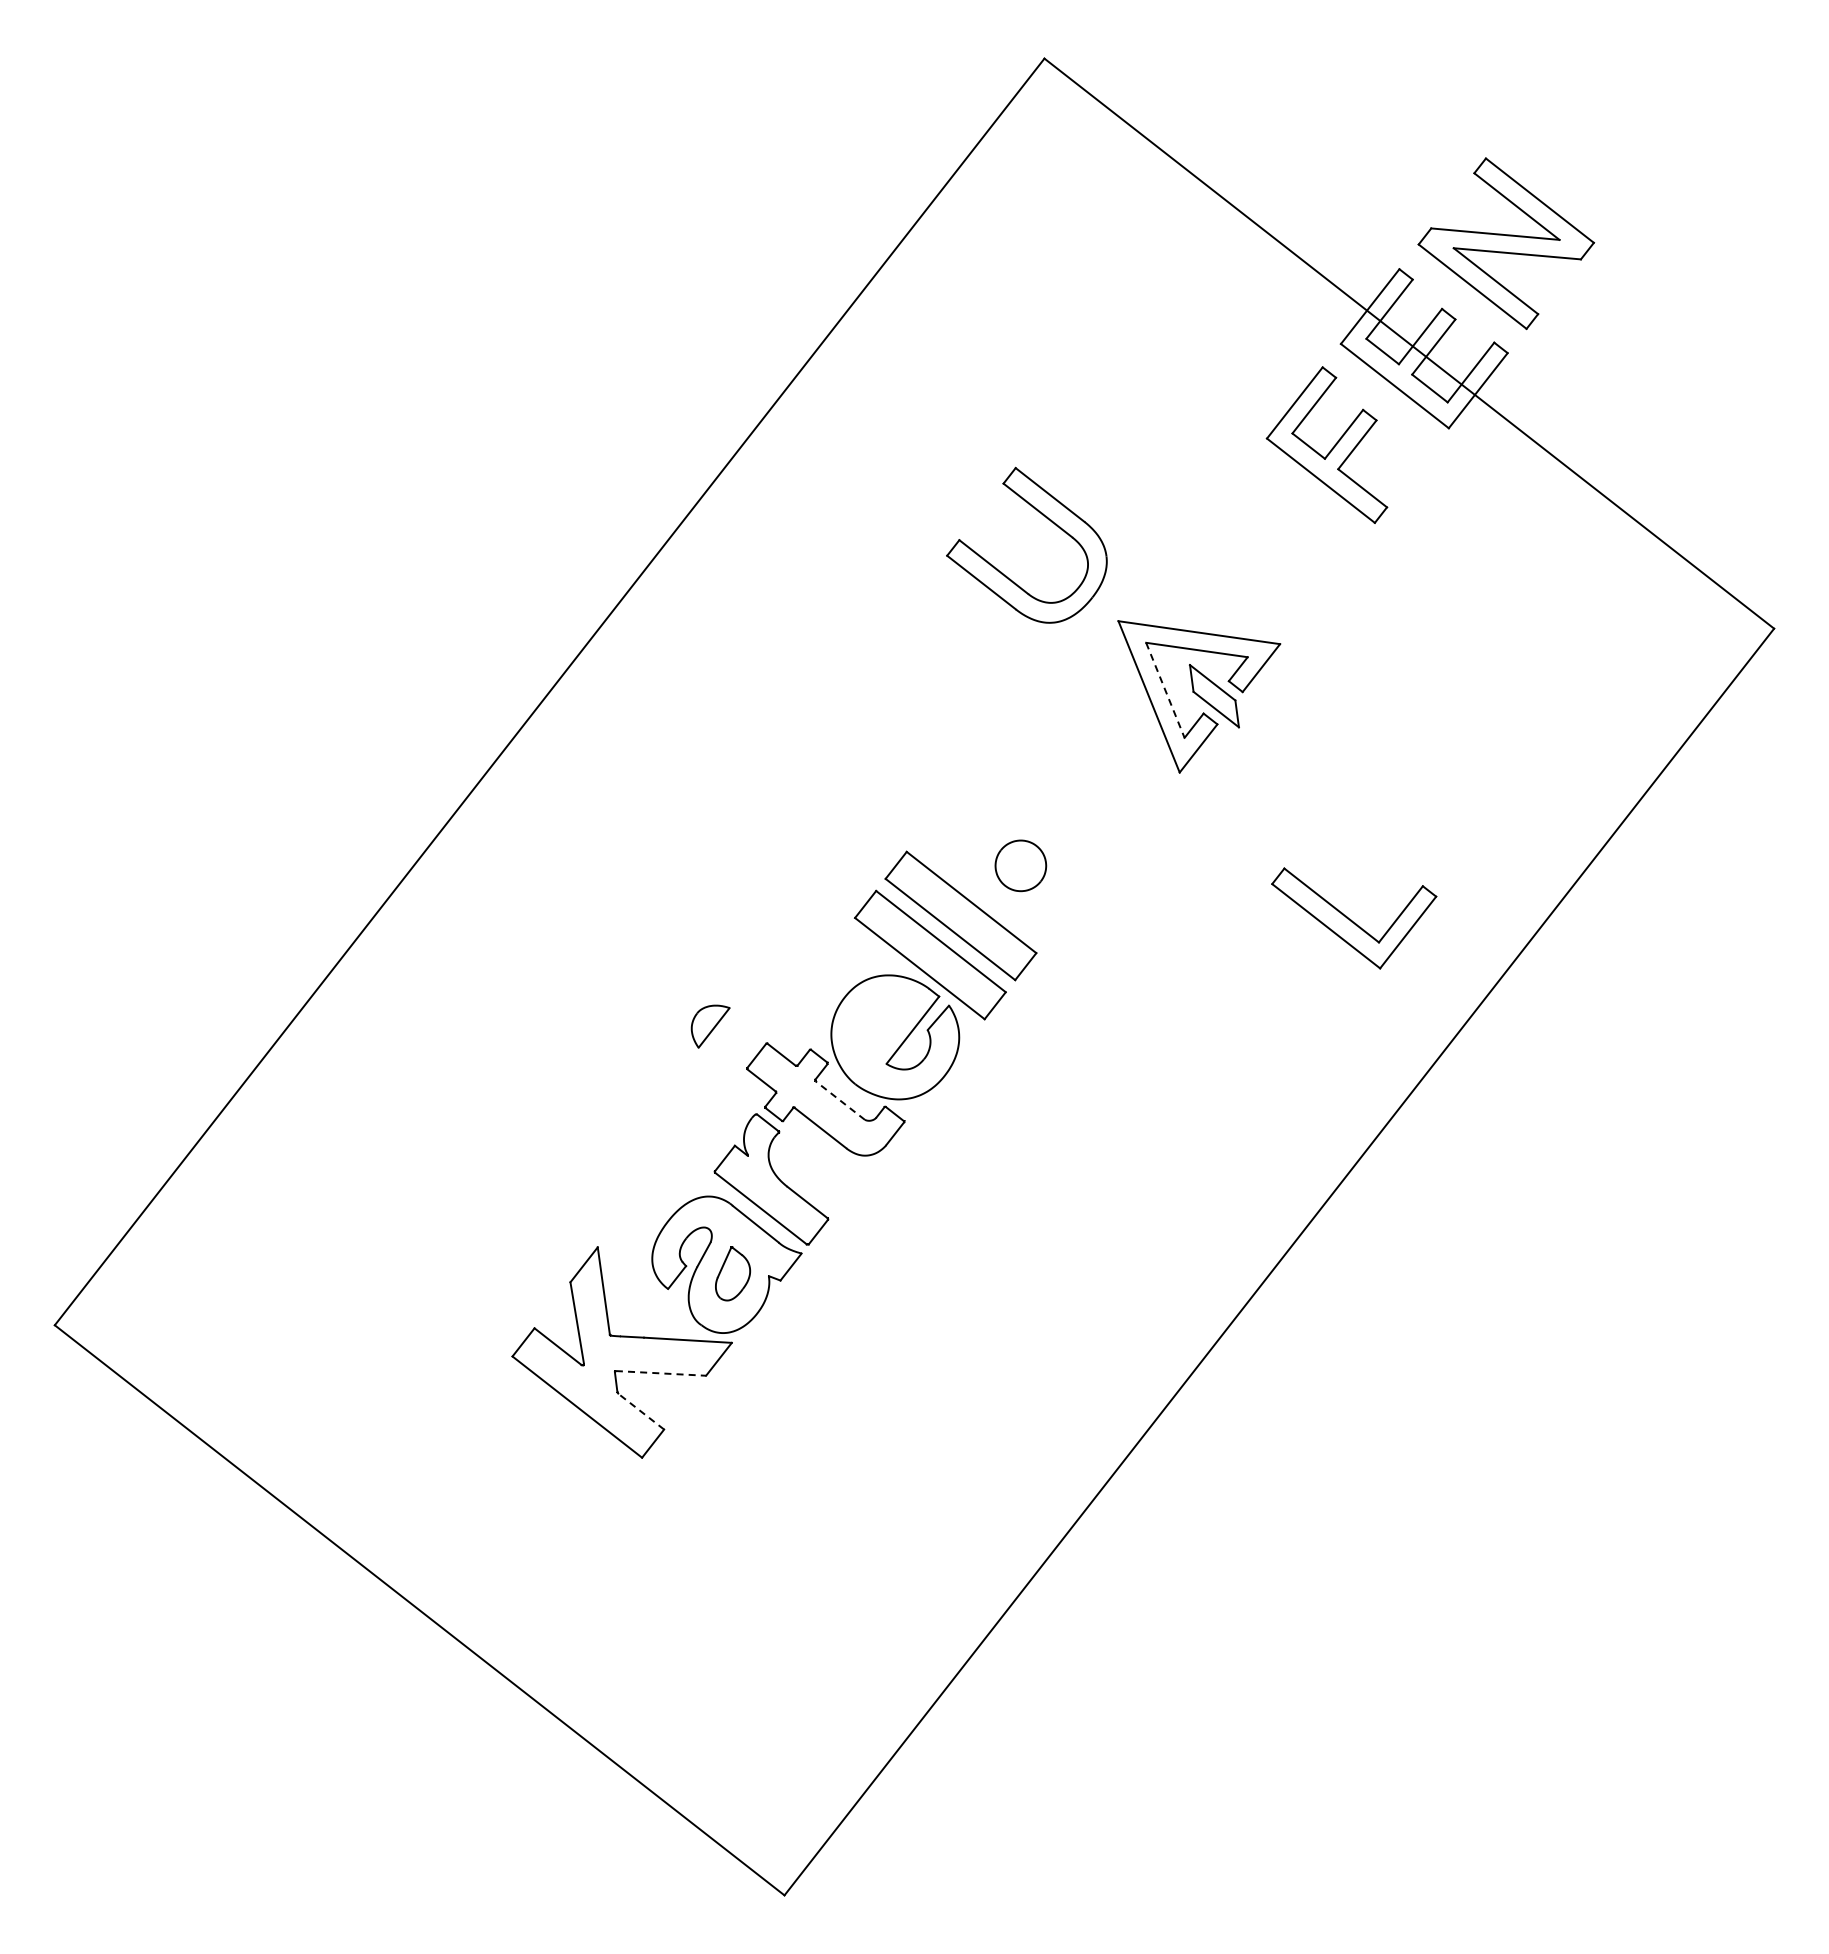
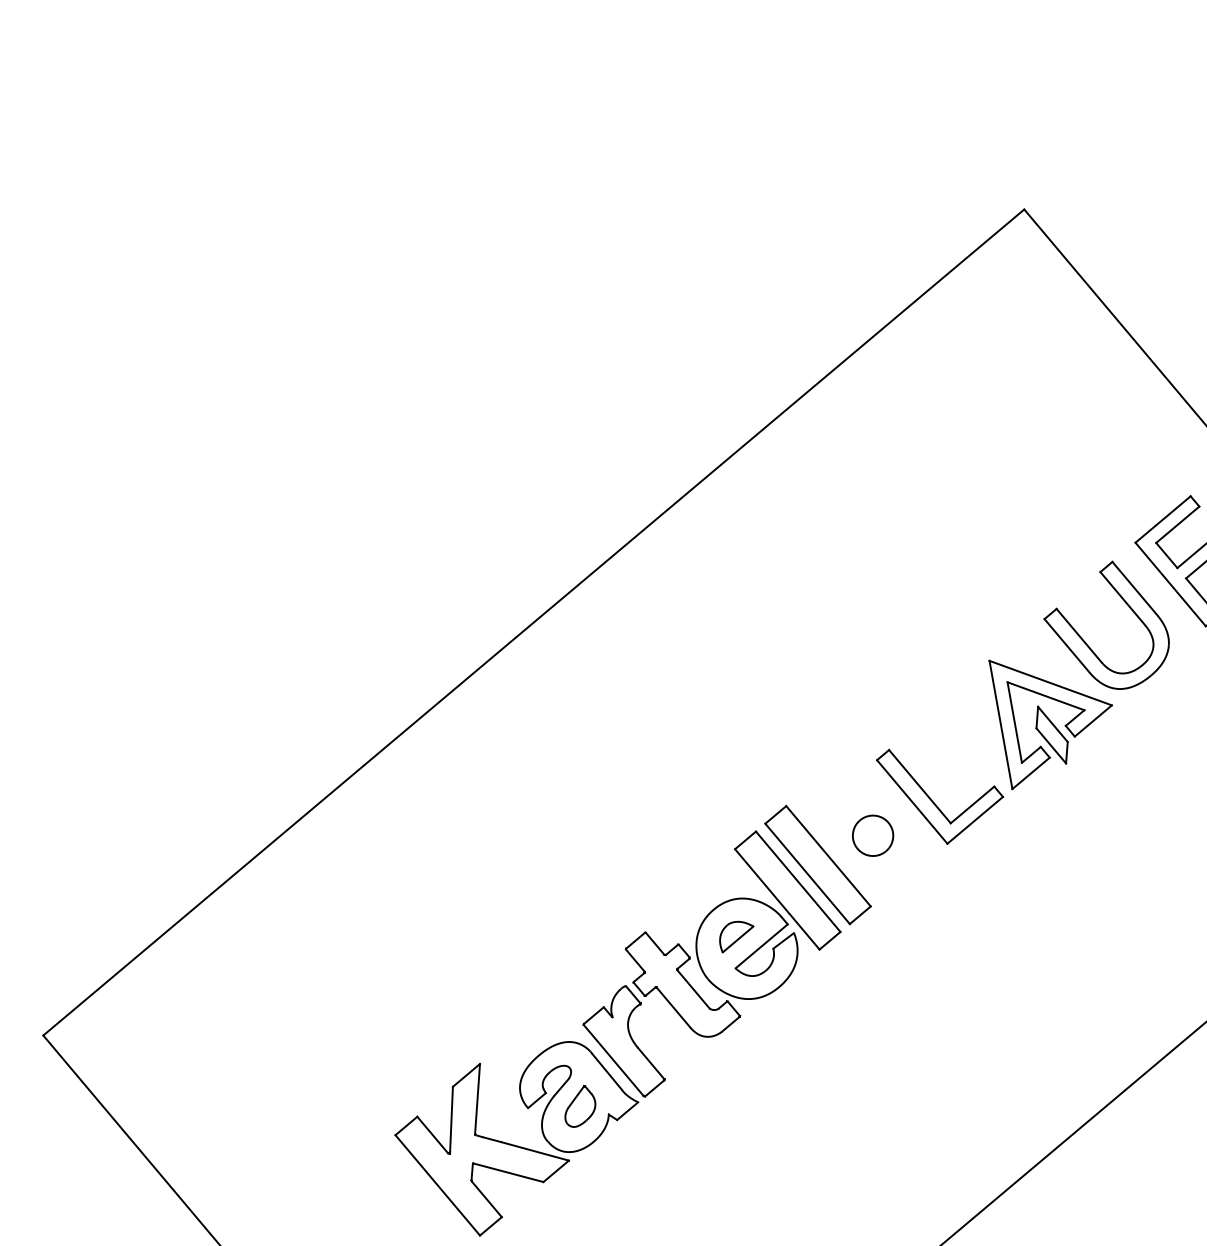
part: (1047, 519) -> (1128, 607), moved
line: (1165, 690) -> (1014, 722), dashed -> solid
part: (1354, 918) -> (935, 800), moved
part: (710, 1026) -> (735, 937), moved
line: (839, 1100) -> (692, 989), dashed -> solid
line: (661, 1373) -> (509, 1172), dashed -> solid
line: (641, 1411) -> (487, 1199), dashed -> solid

